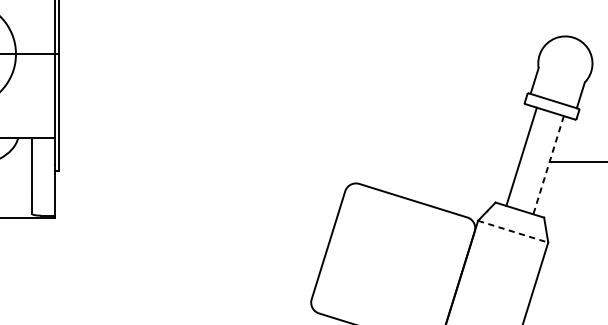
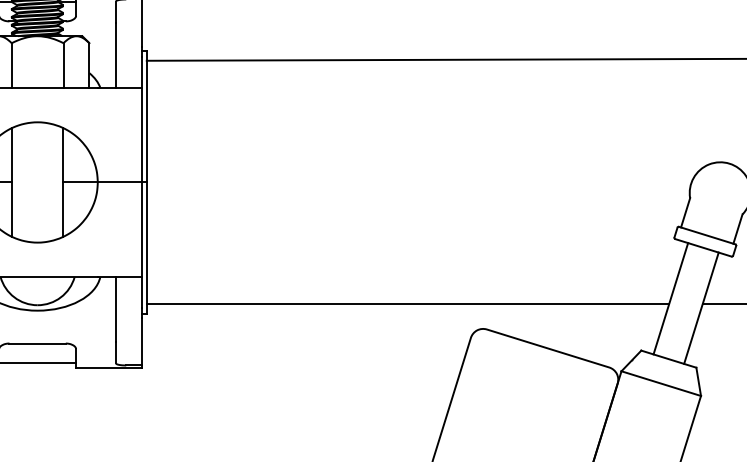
line: (289, 161) -> (407, 304), added
line: (548, 165) -> (701, 308), dashed -> solid
line: (513, 231) -> (661, 383), dashed -> solid

